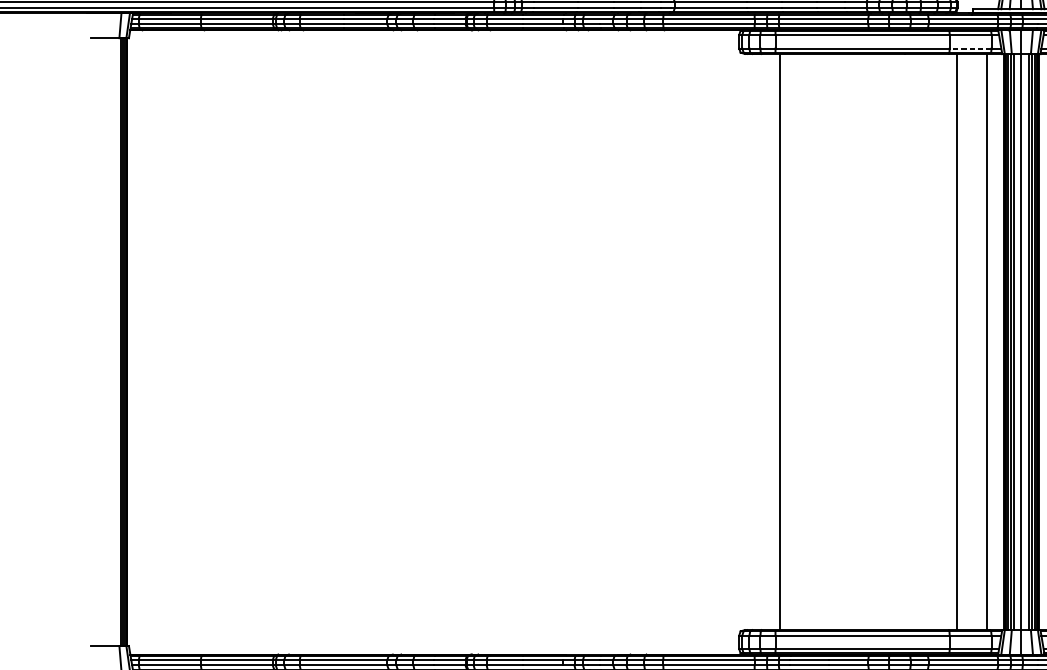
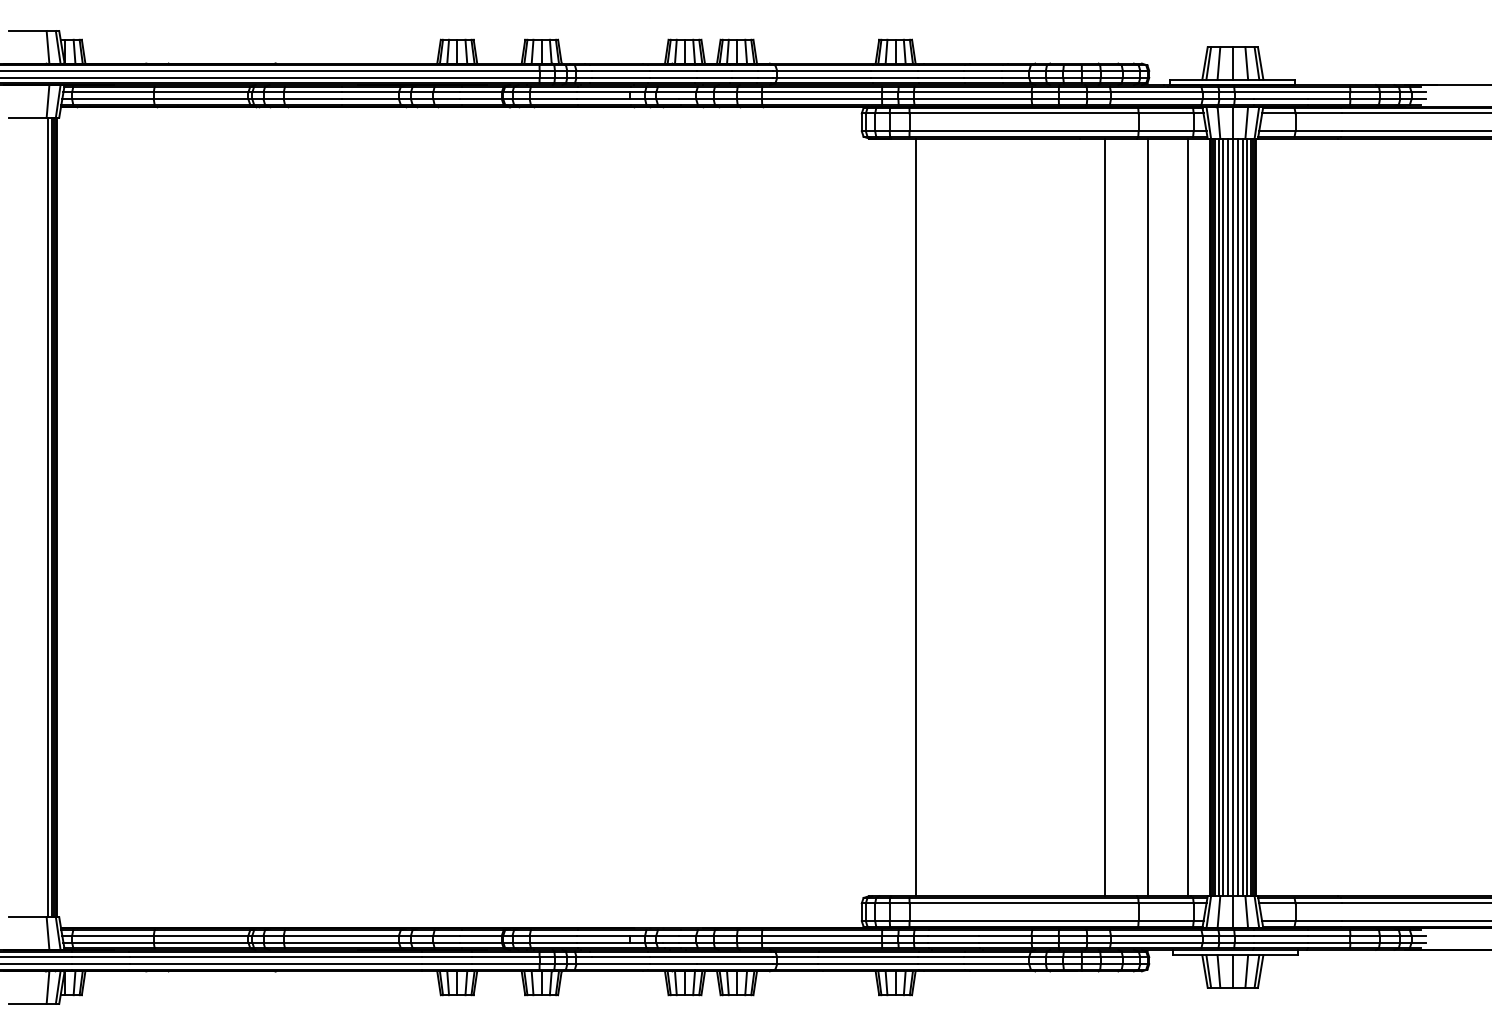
line: (970, 48) -> (1166, 131), dashed -> solid
line: (924, 342) -> (1105, 517), added
line: (1017, 342) -> (1227, 517), added
line: (1025, 342) -> (1238, 517), added

